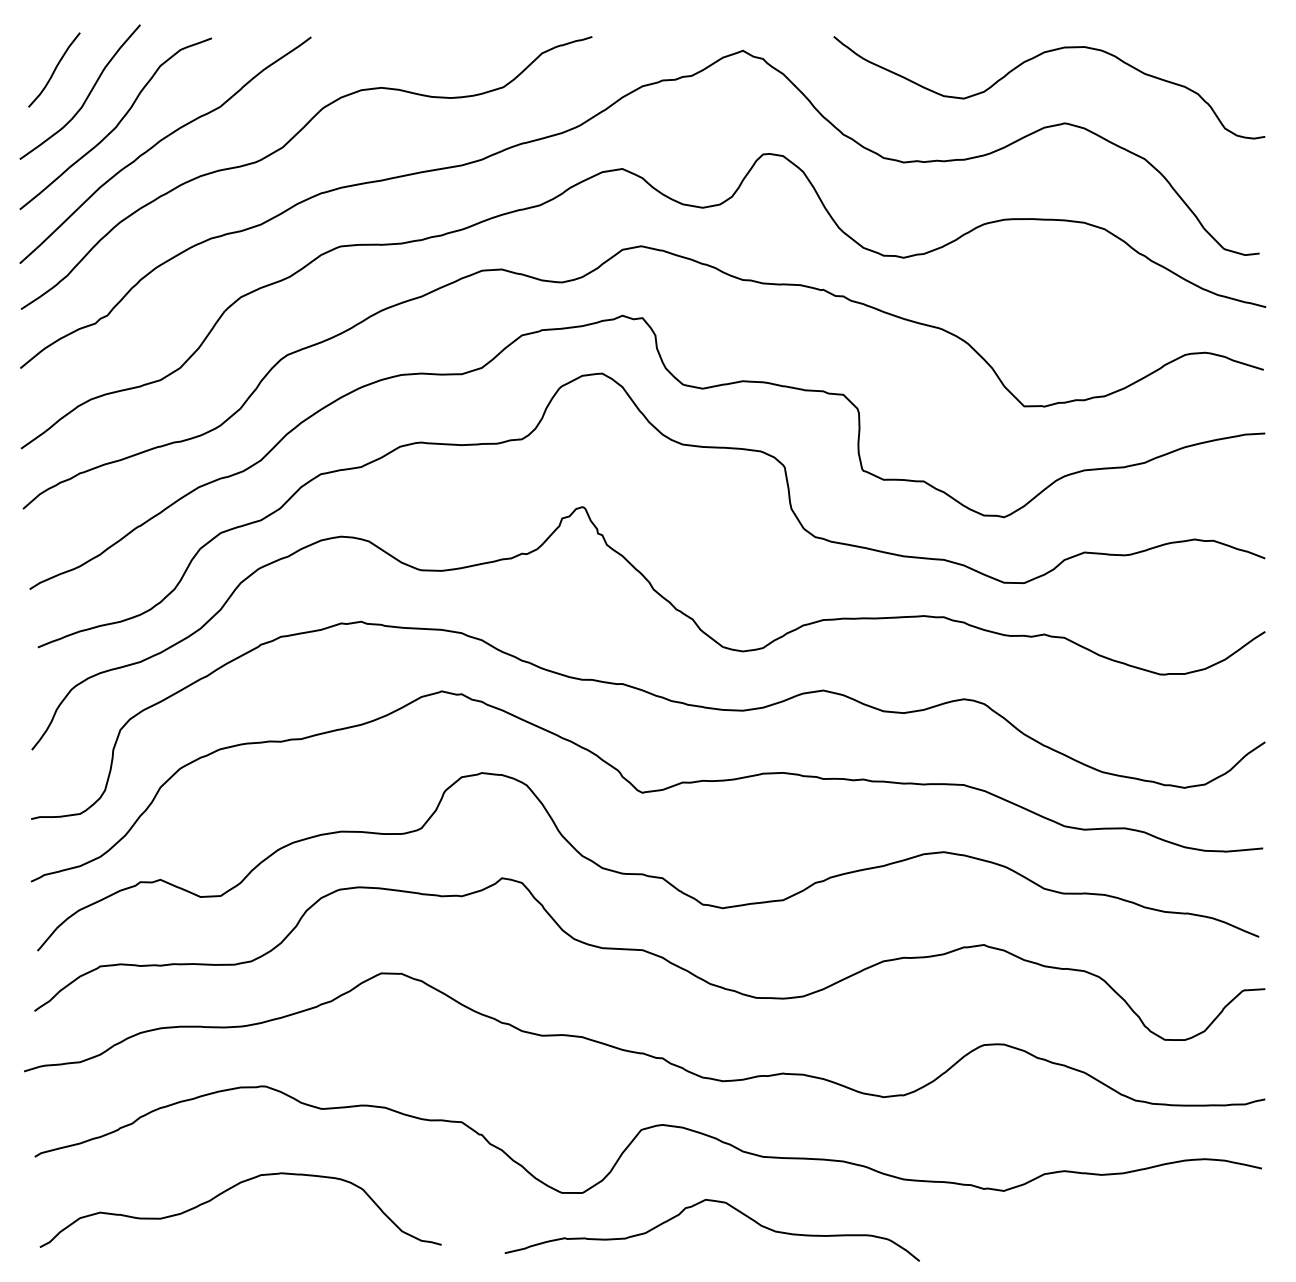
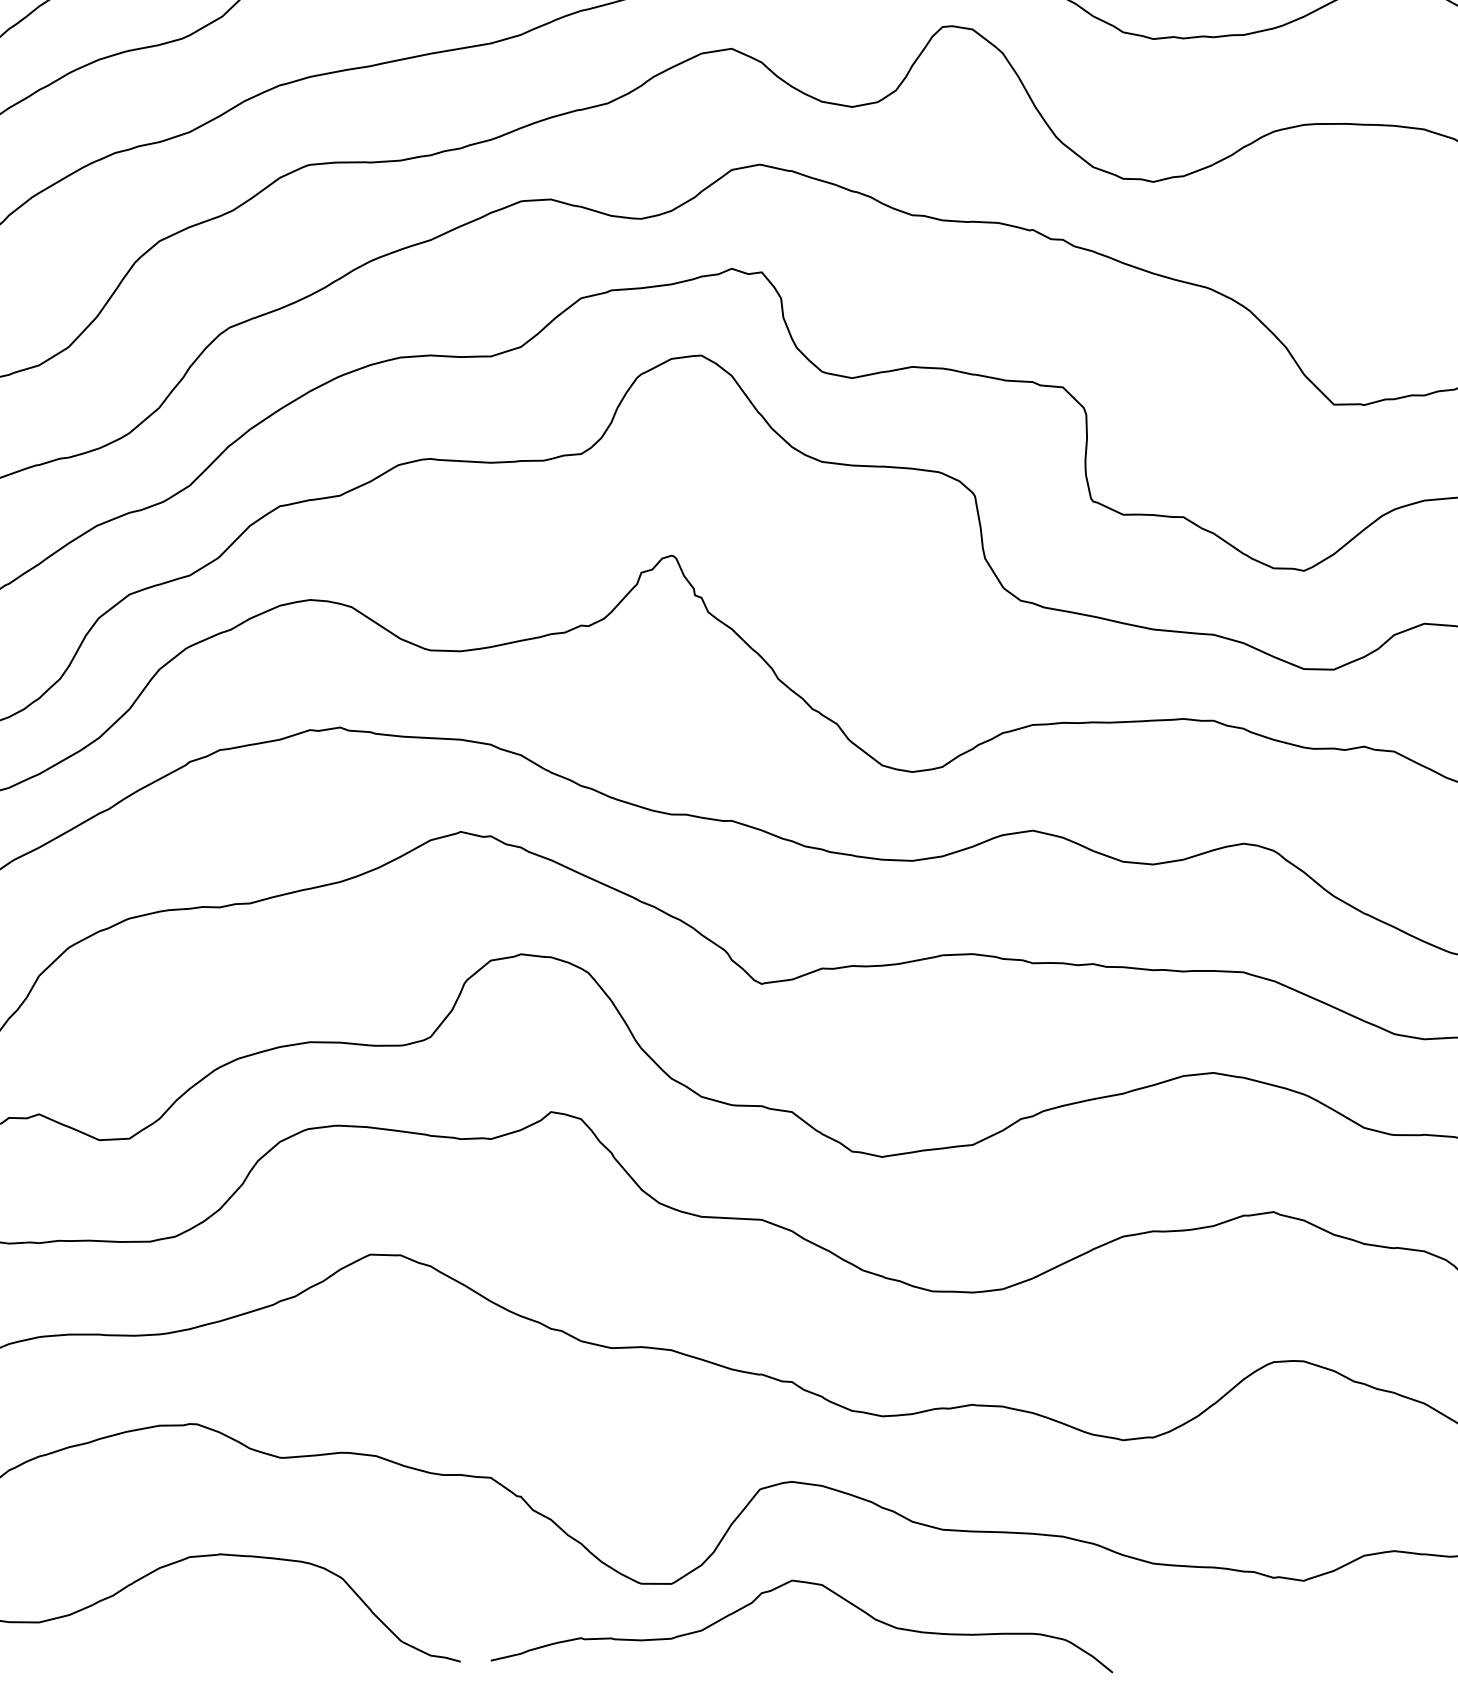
curve: (716, 1202) -> (808, 1584), moved

